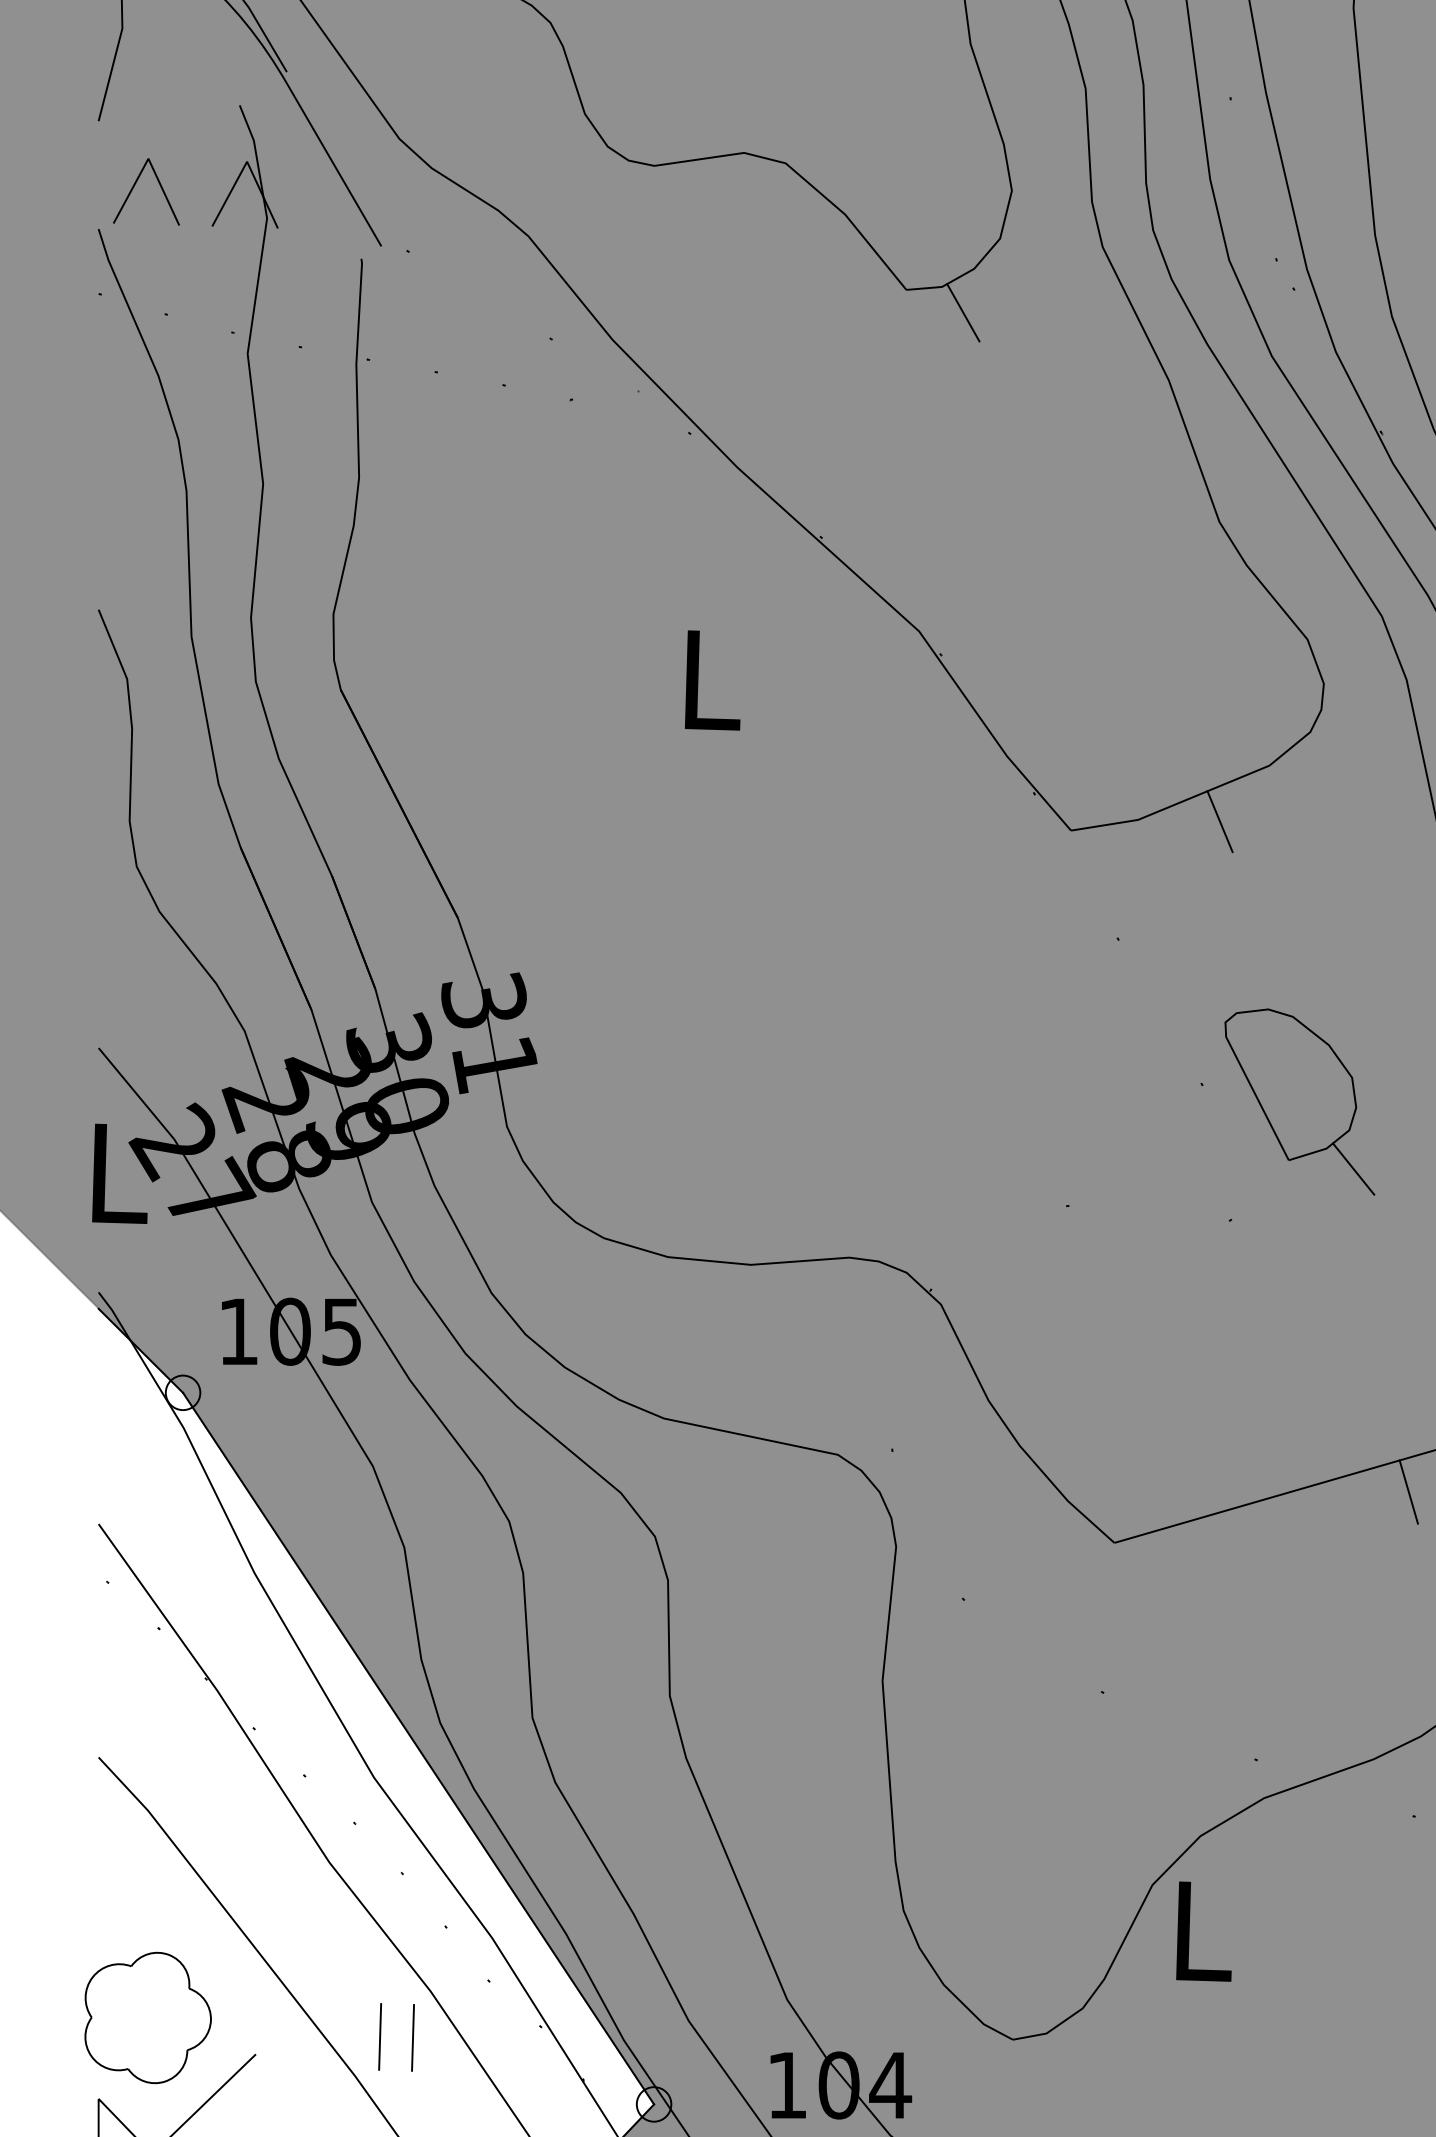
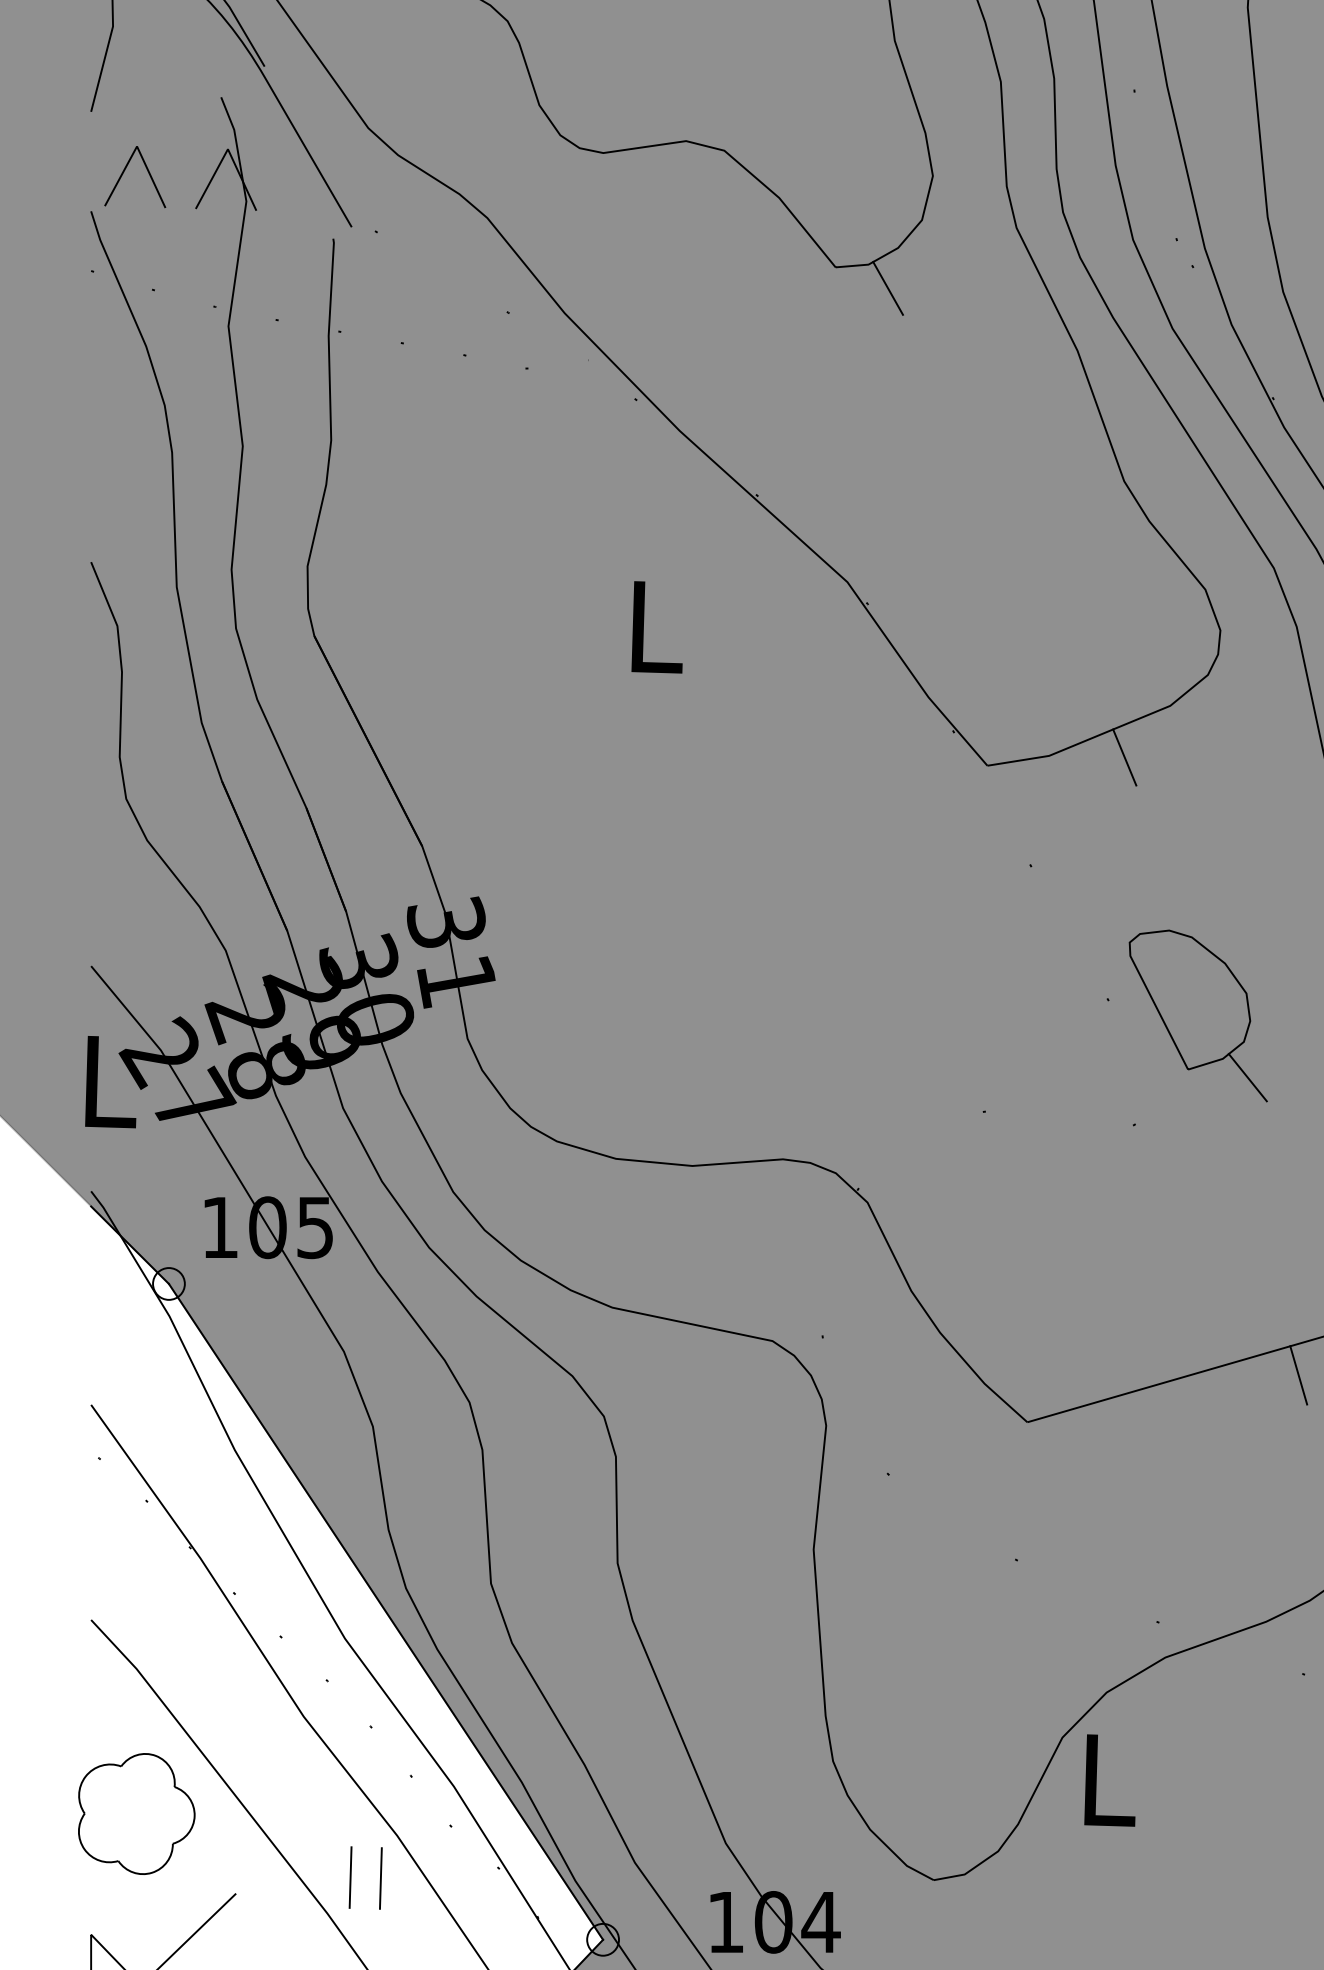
part: (147, 2017) -> (136, 1813), moved

